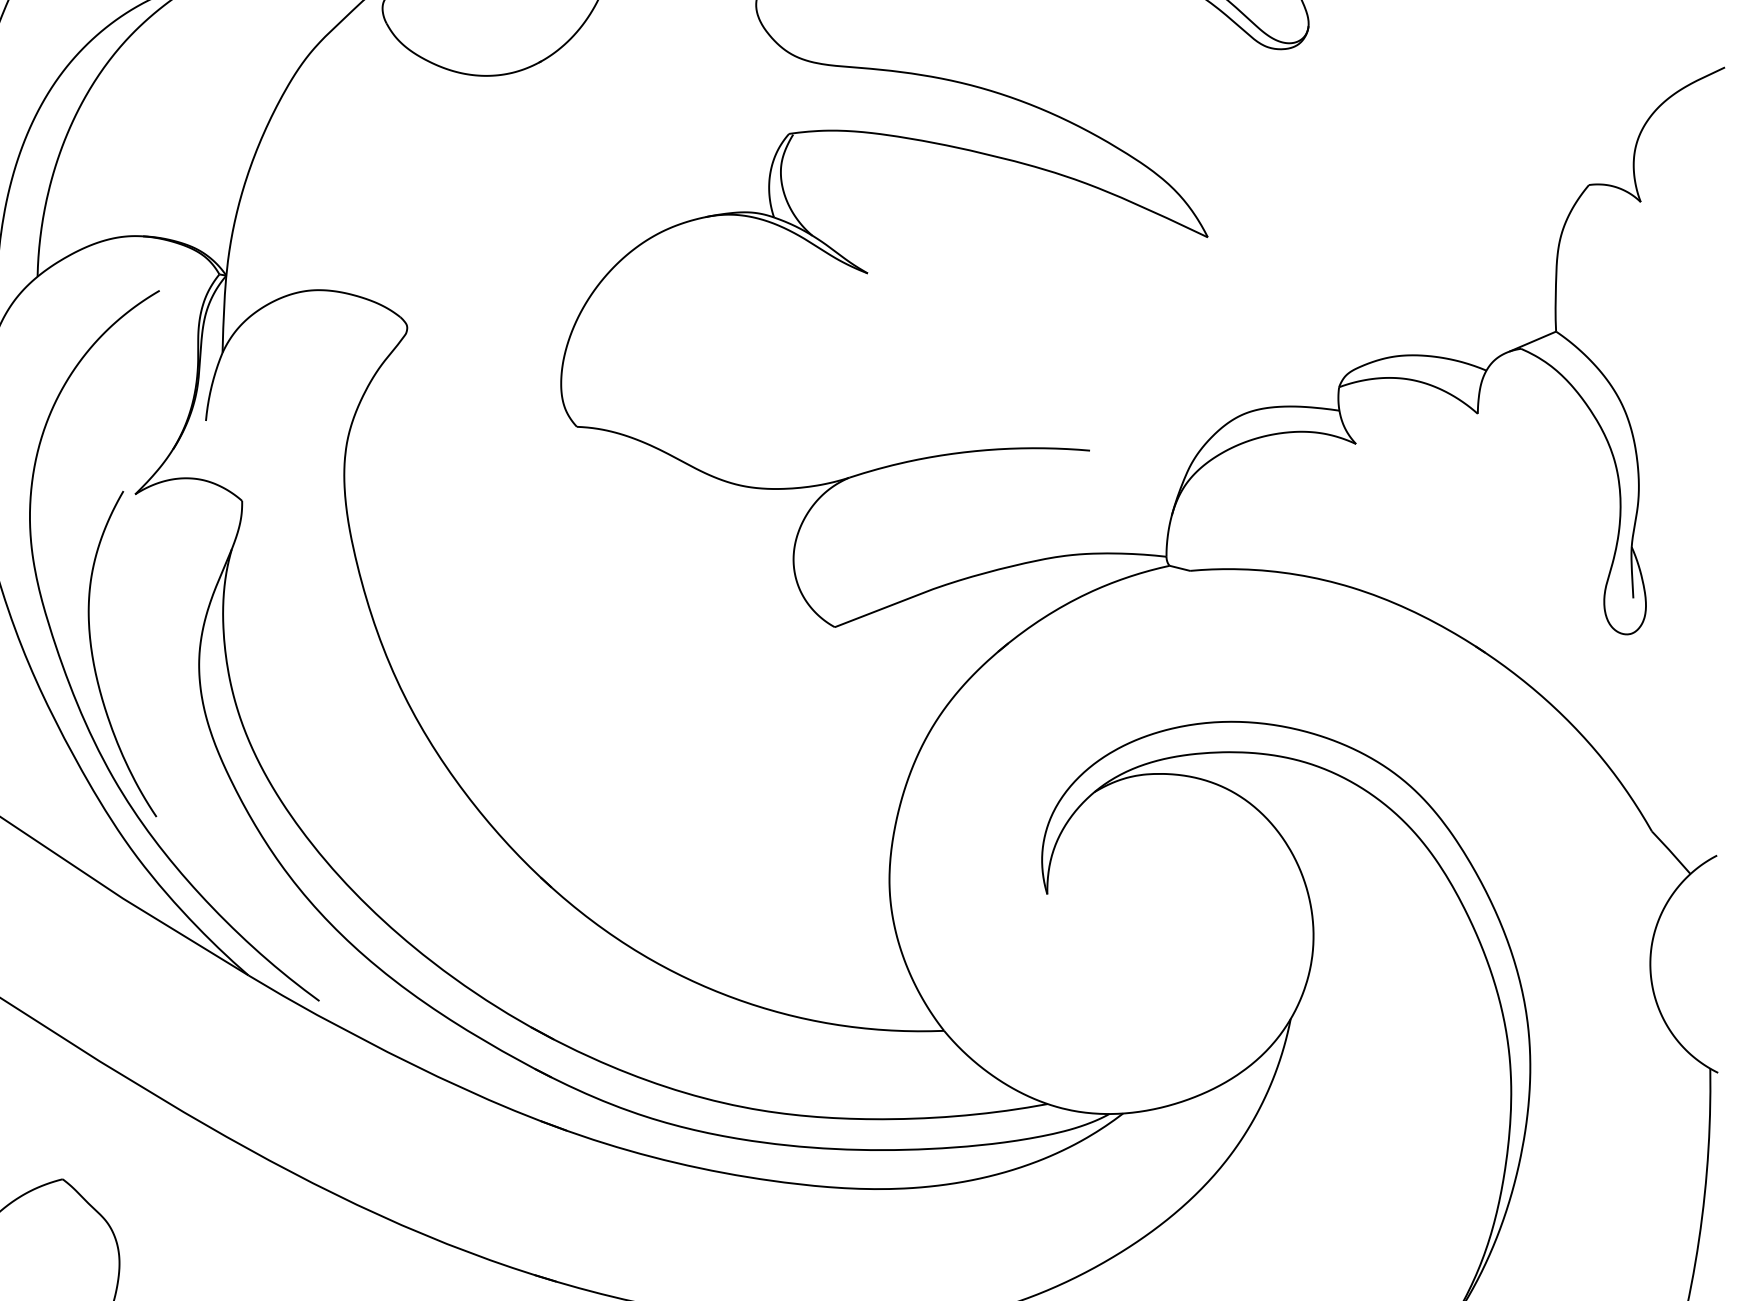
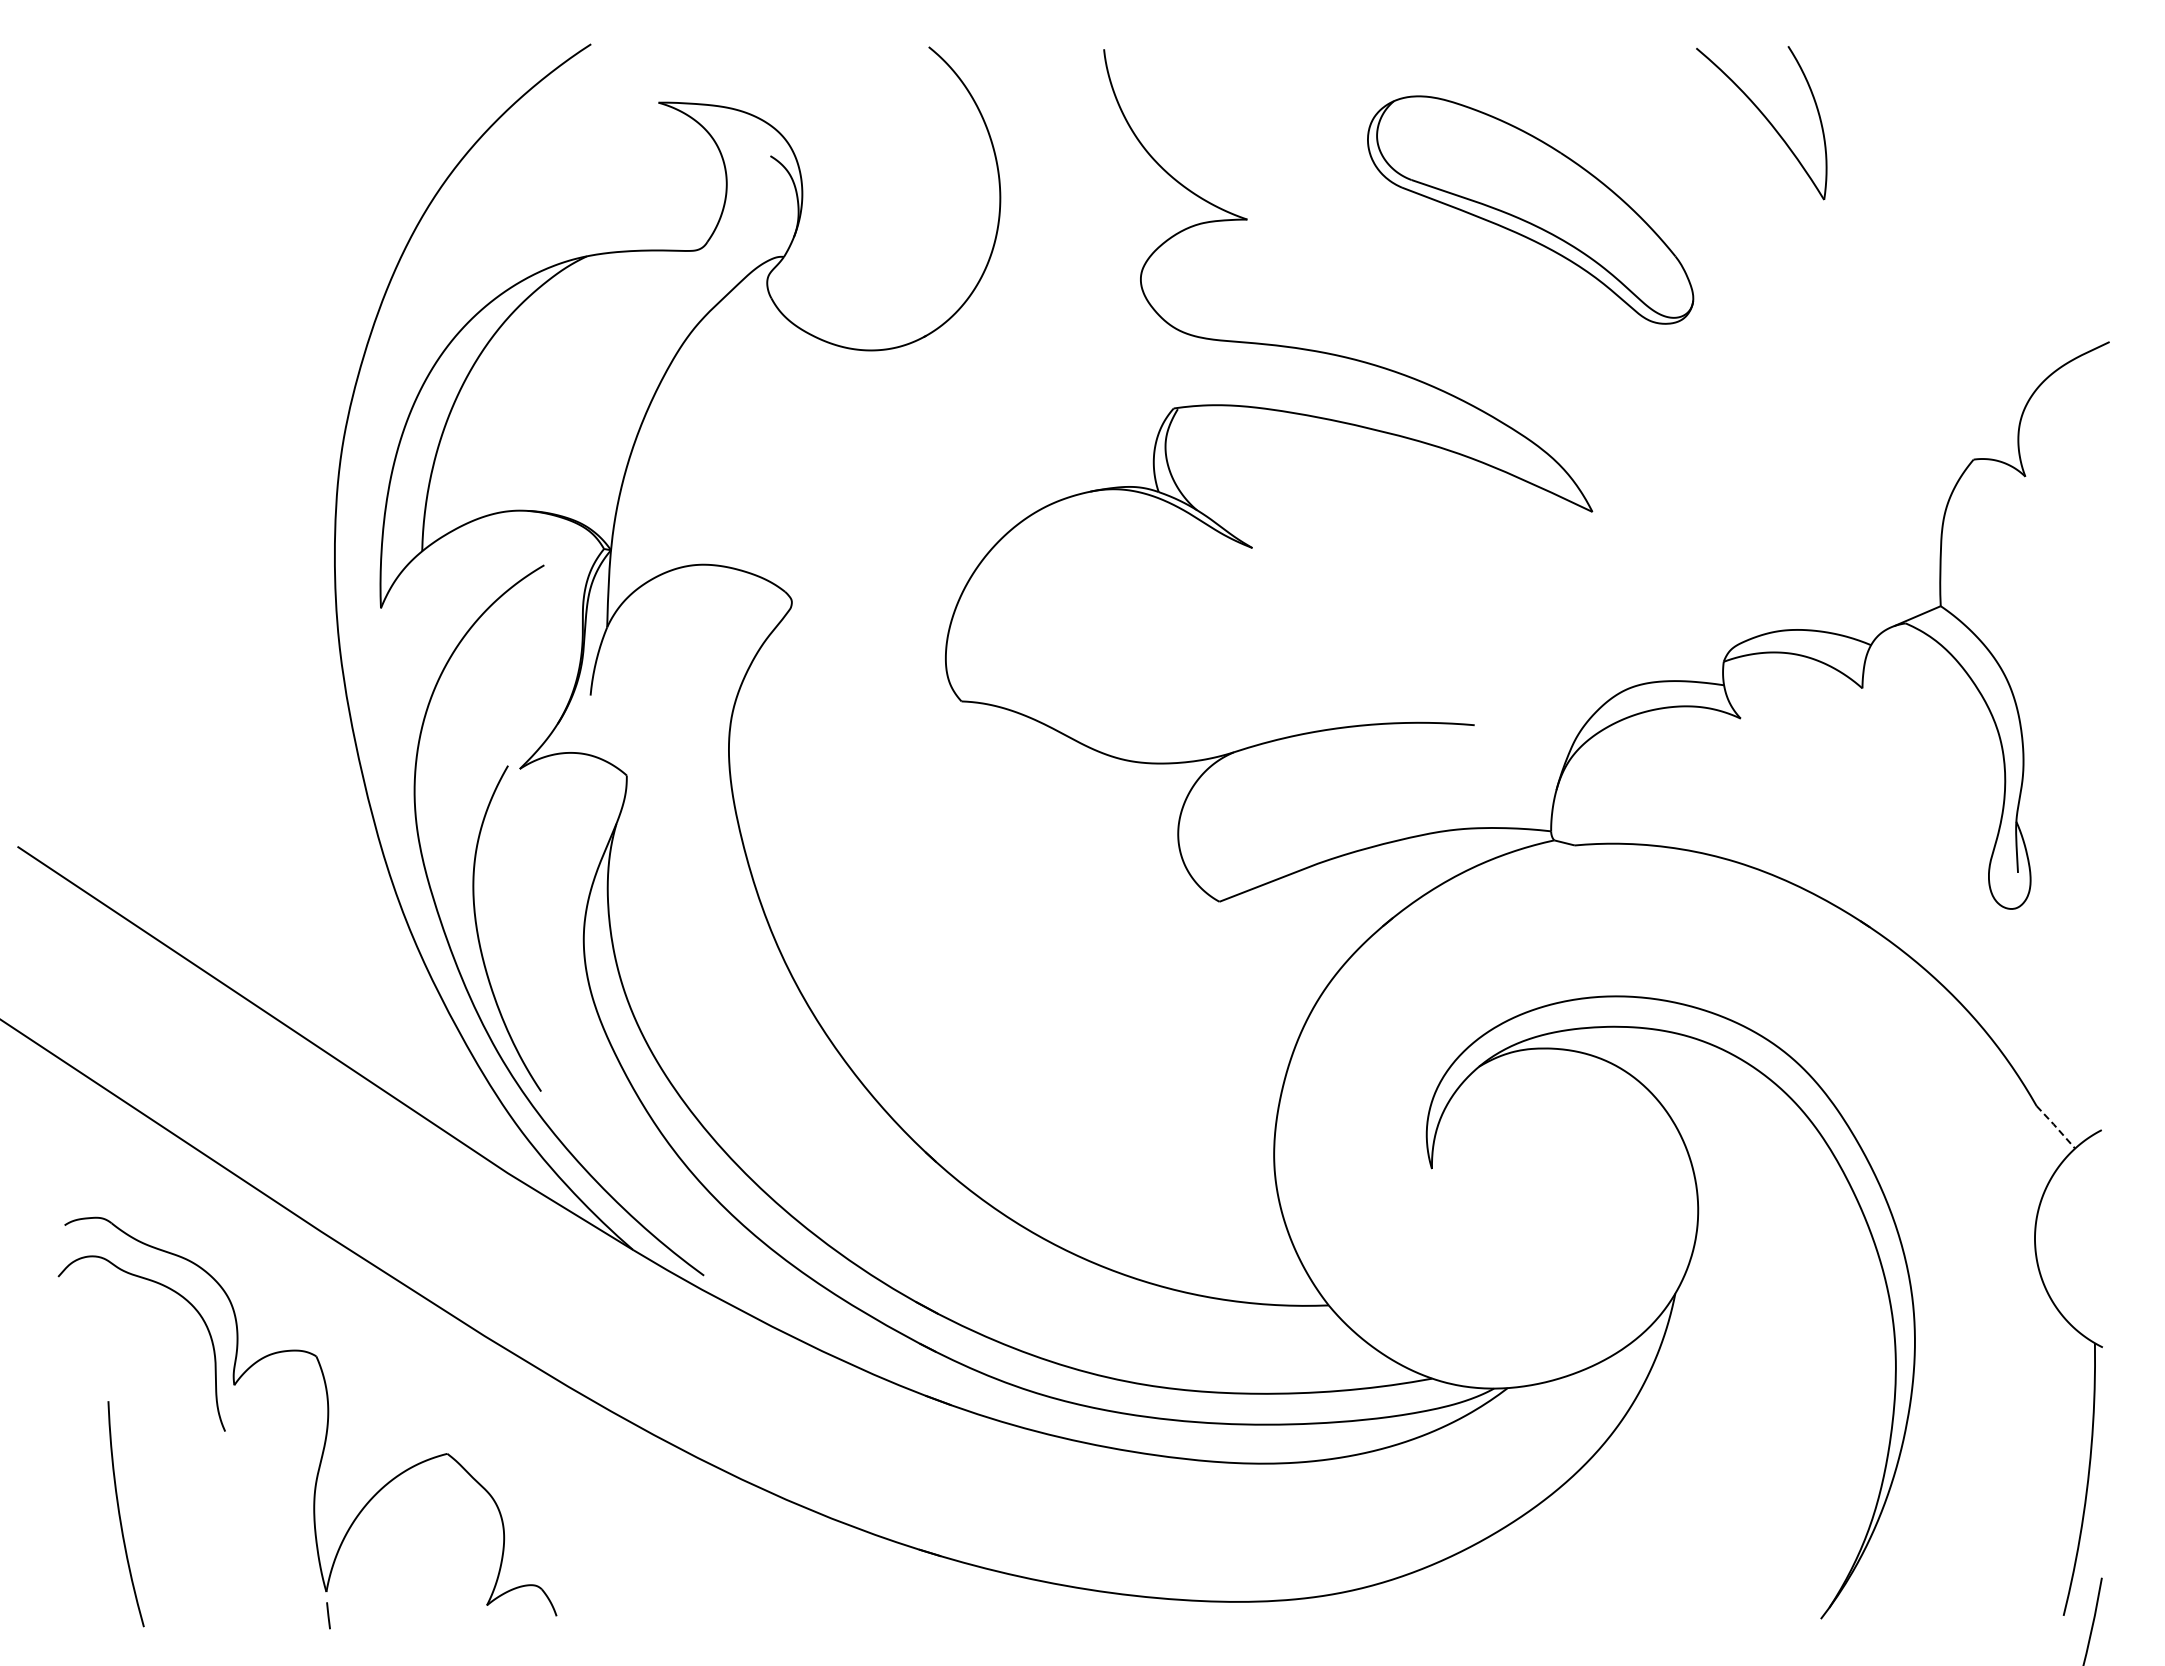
line: (1671, 852) -> (2056, 1127), solid -> dashed

